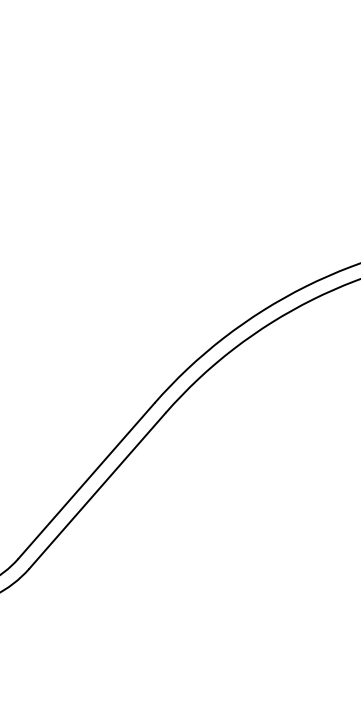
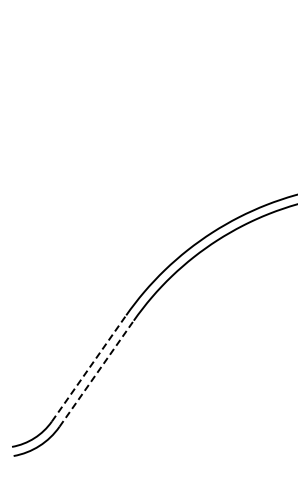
line: (87, 481) -> (89, 368), solid -> dashed
line: (97, 490) -> (96, 373), solid -> dashed

